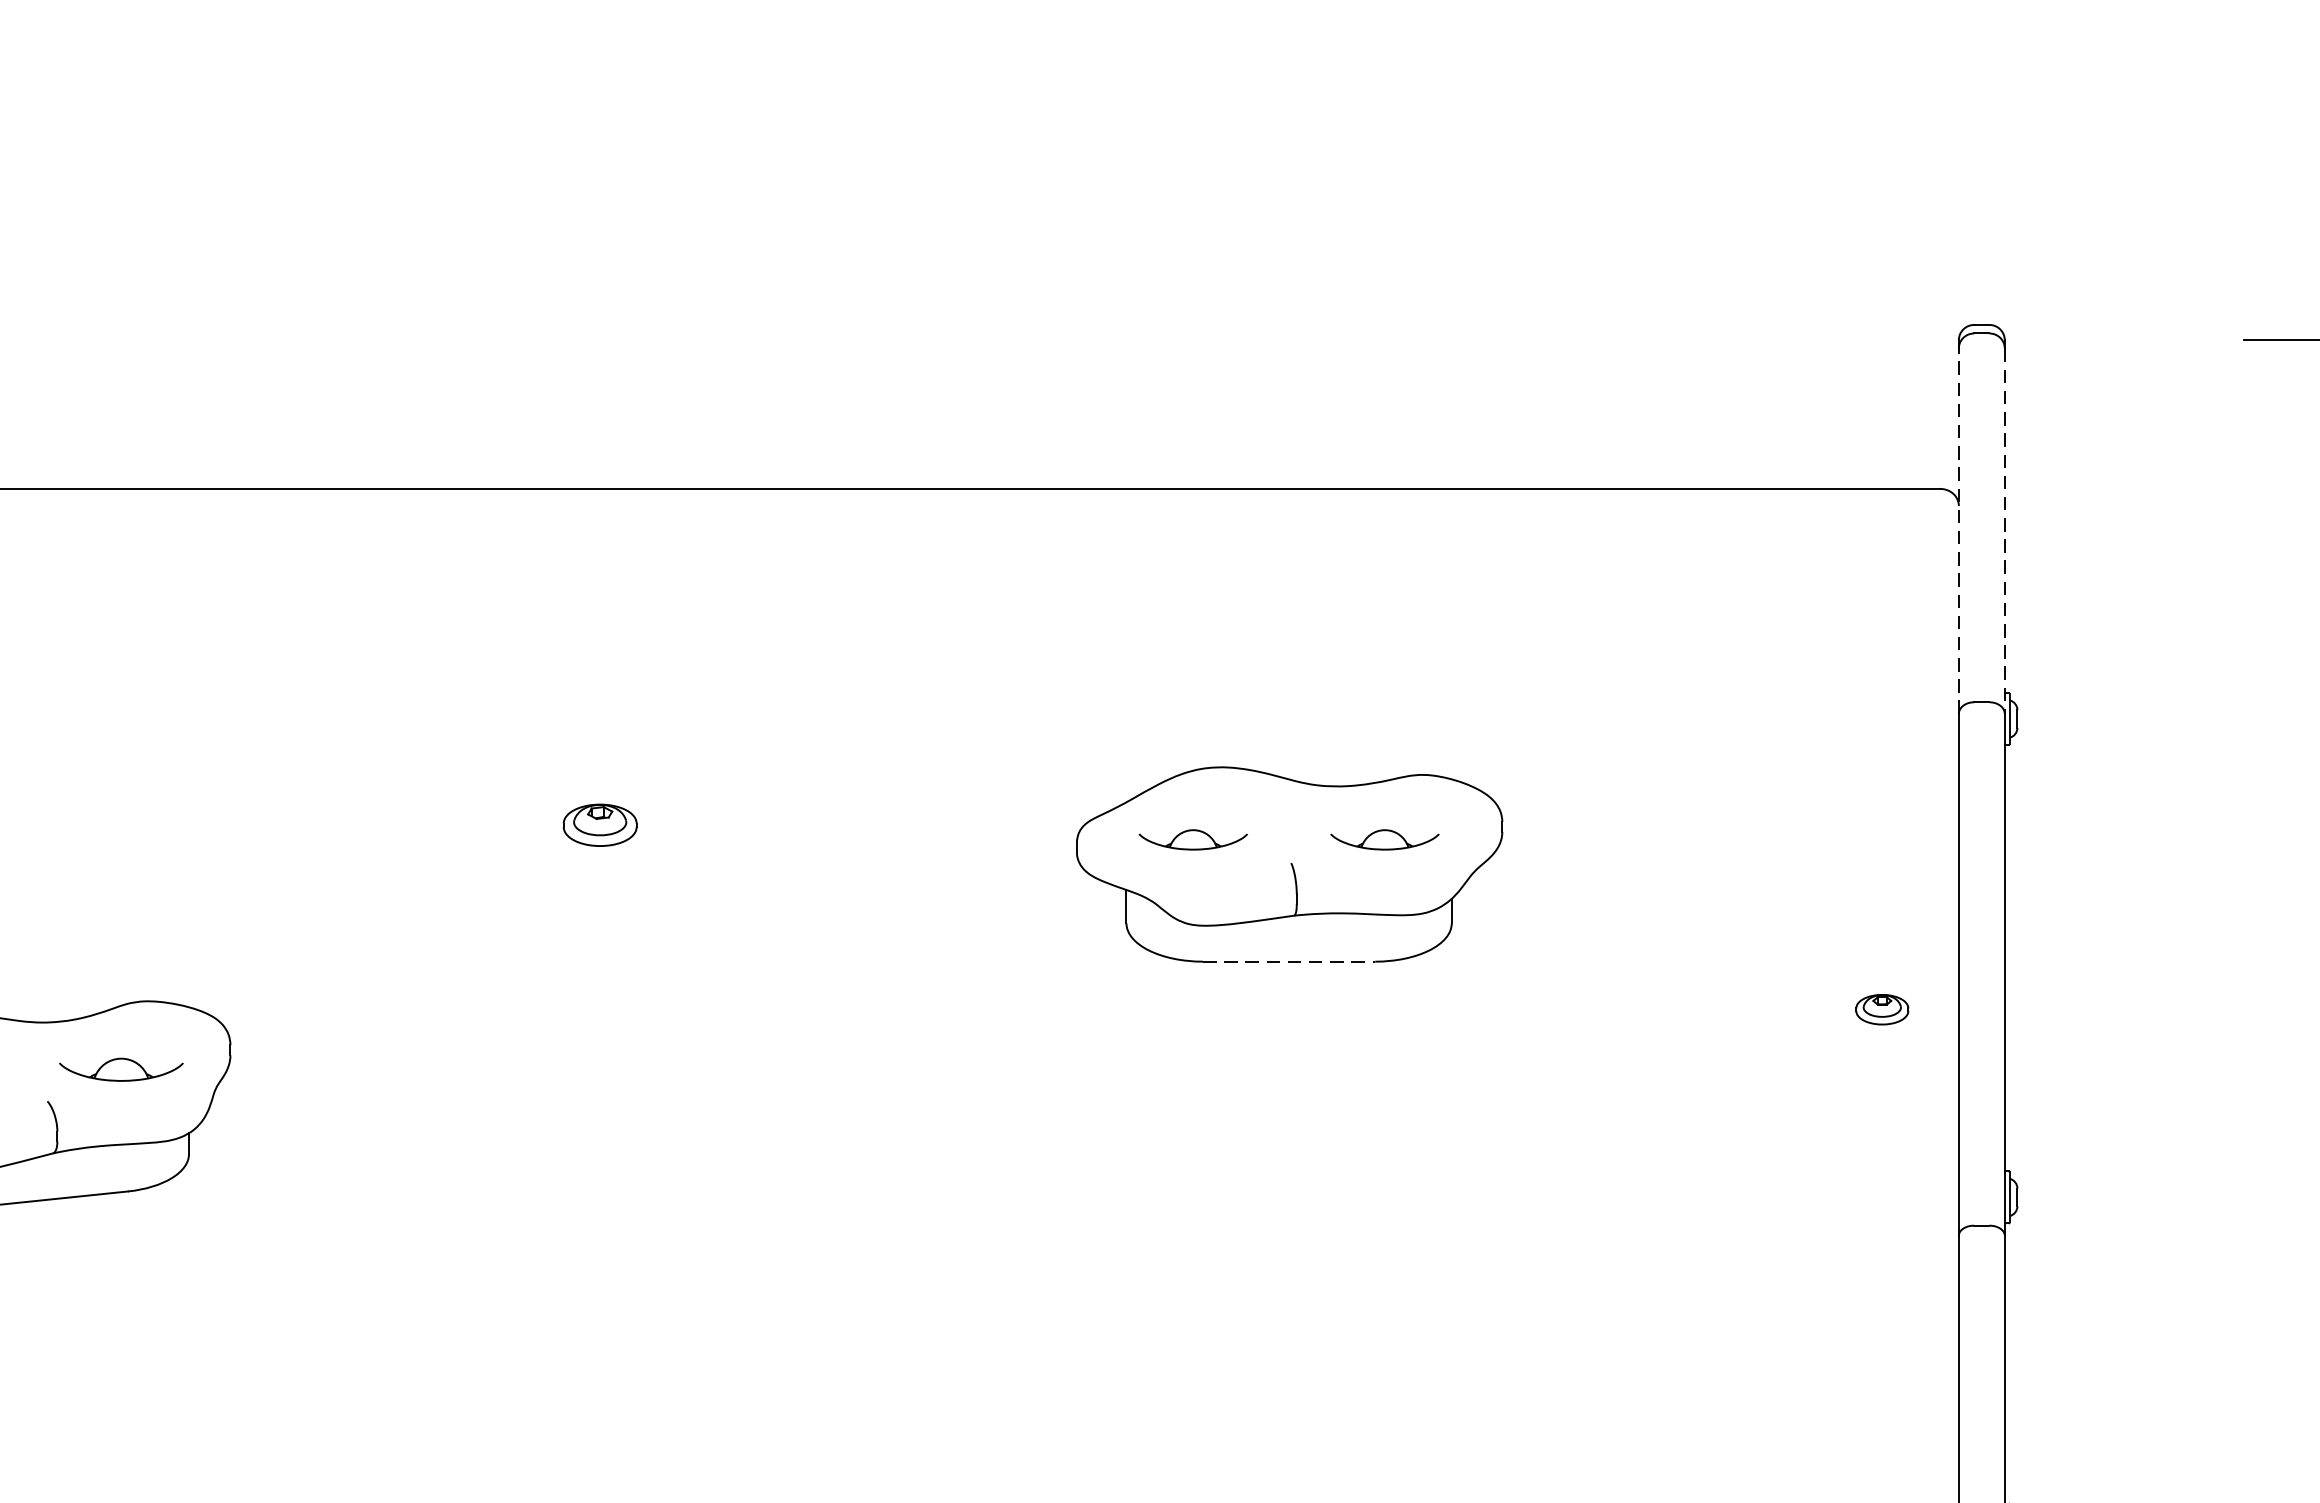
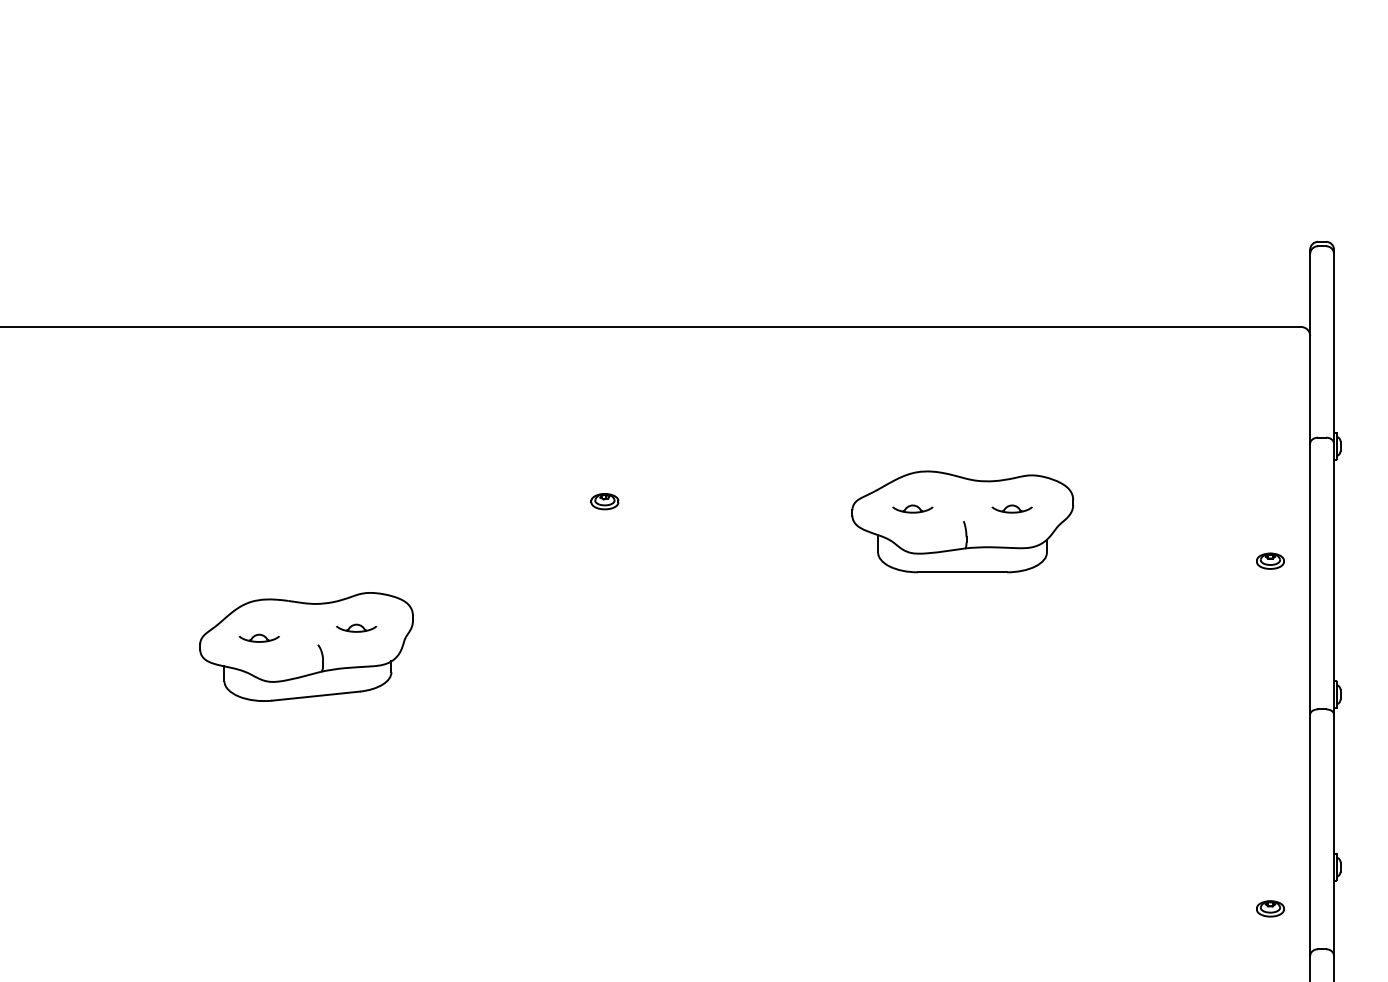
line: (1959, 530) -> (1310, 348), dashed -> solid
line: (2005, 530) -> (1334, 348), dashed -> solid
part: (599, 825) -> (604, 501), size x0.71
part: (1192, 838) -> (912, 508), size x0.71
part: (1383, 838) -> (1011, 508), size x0.71
line: (1289, 961) -> (962, 572), dashed -> solid
part: (1882, 1008) -> (1270, 560), moved
part: (121, 1067) -> (356, 627), size x0.62

